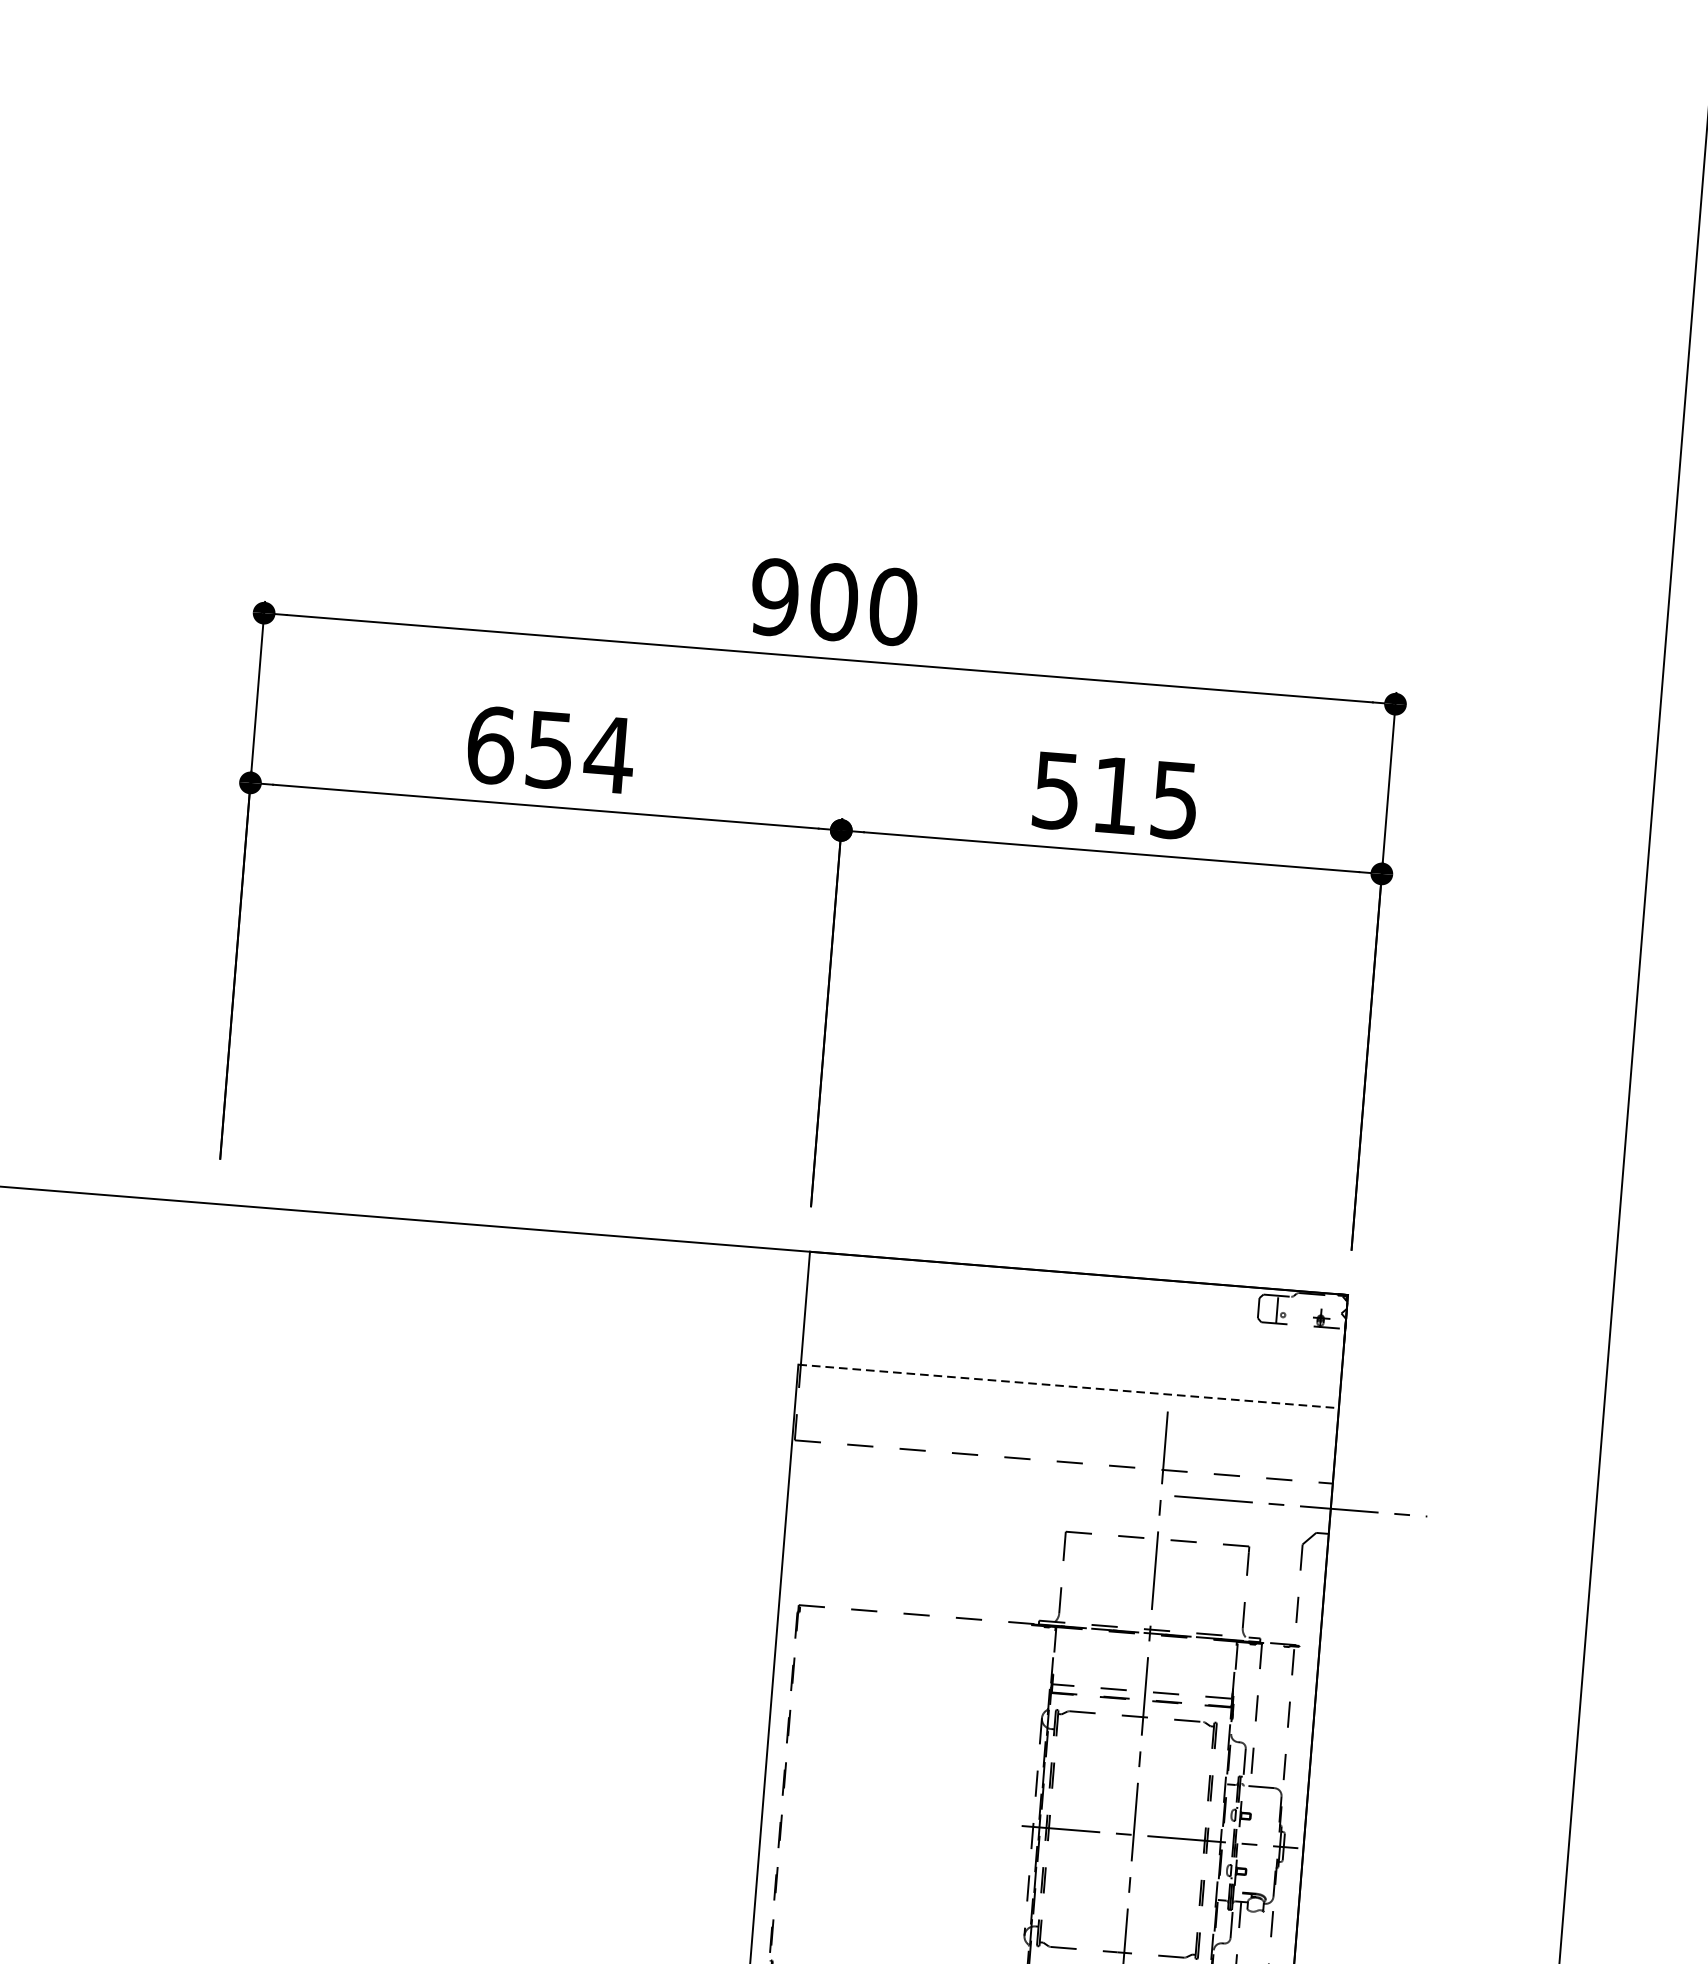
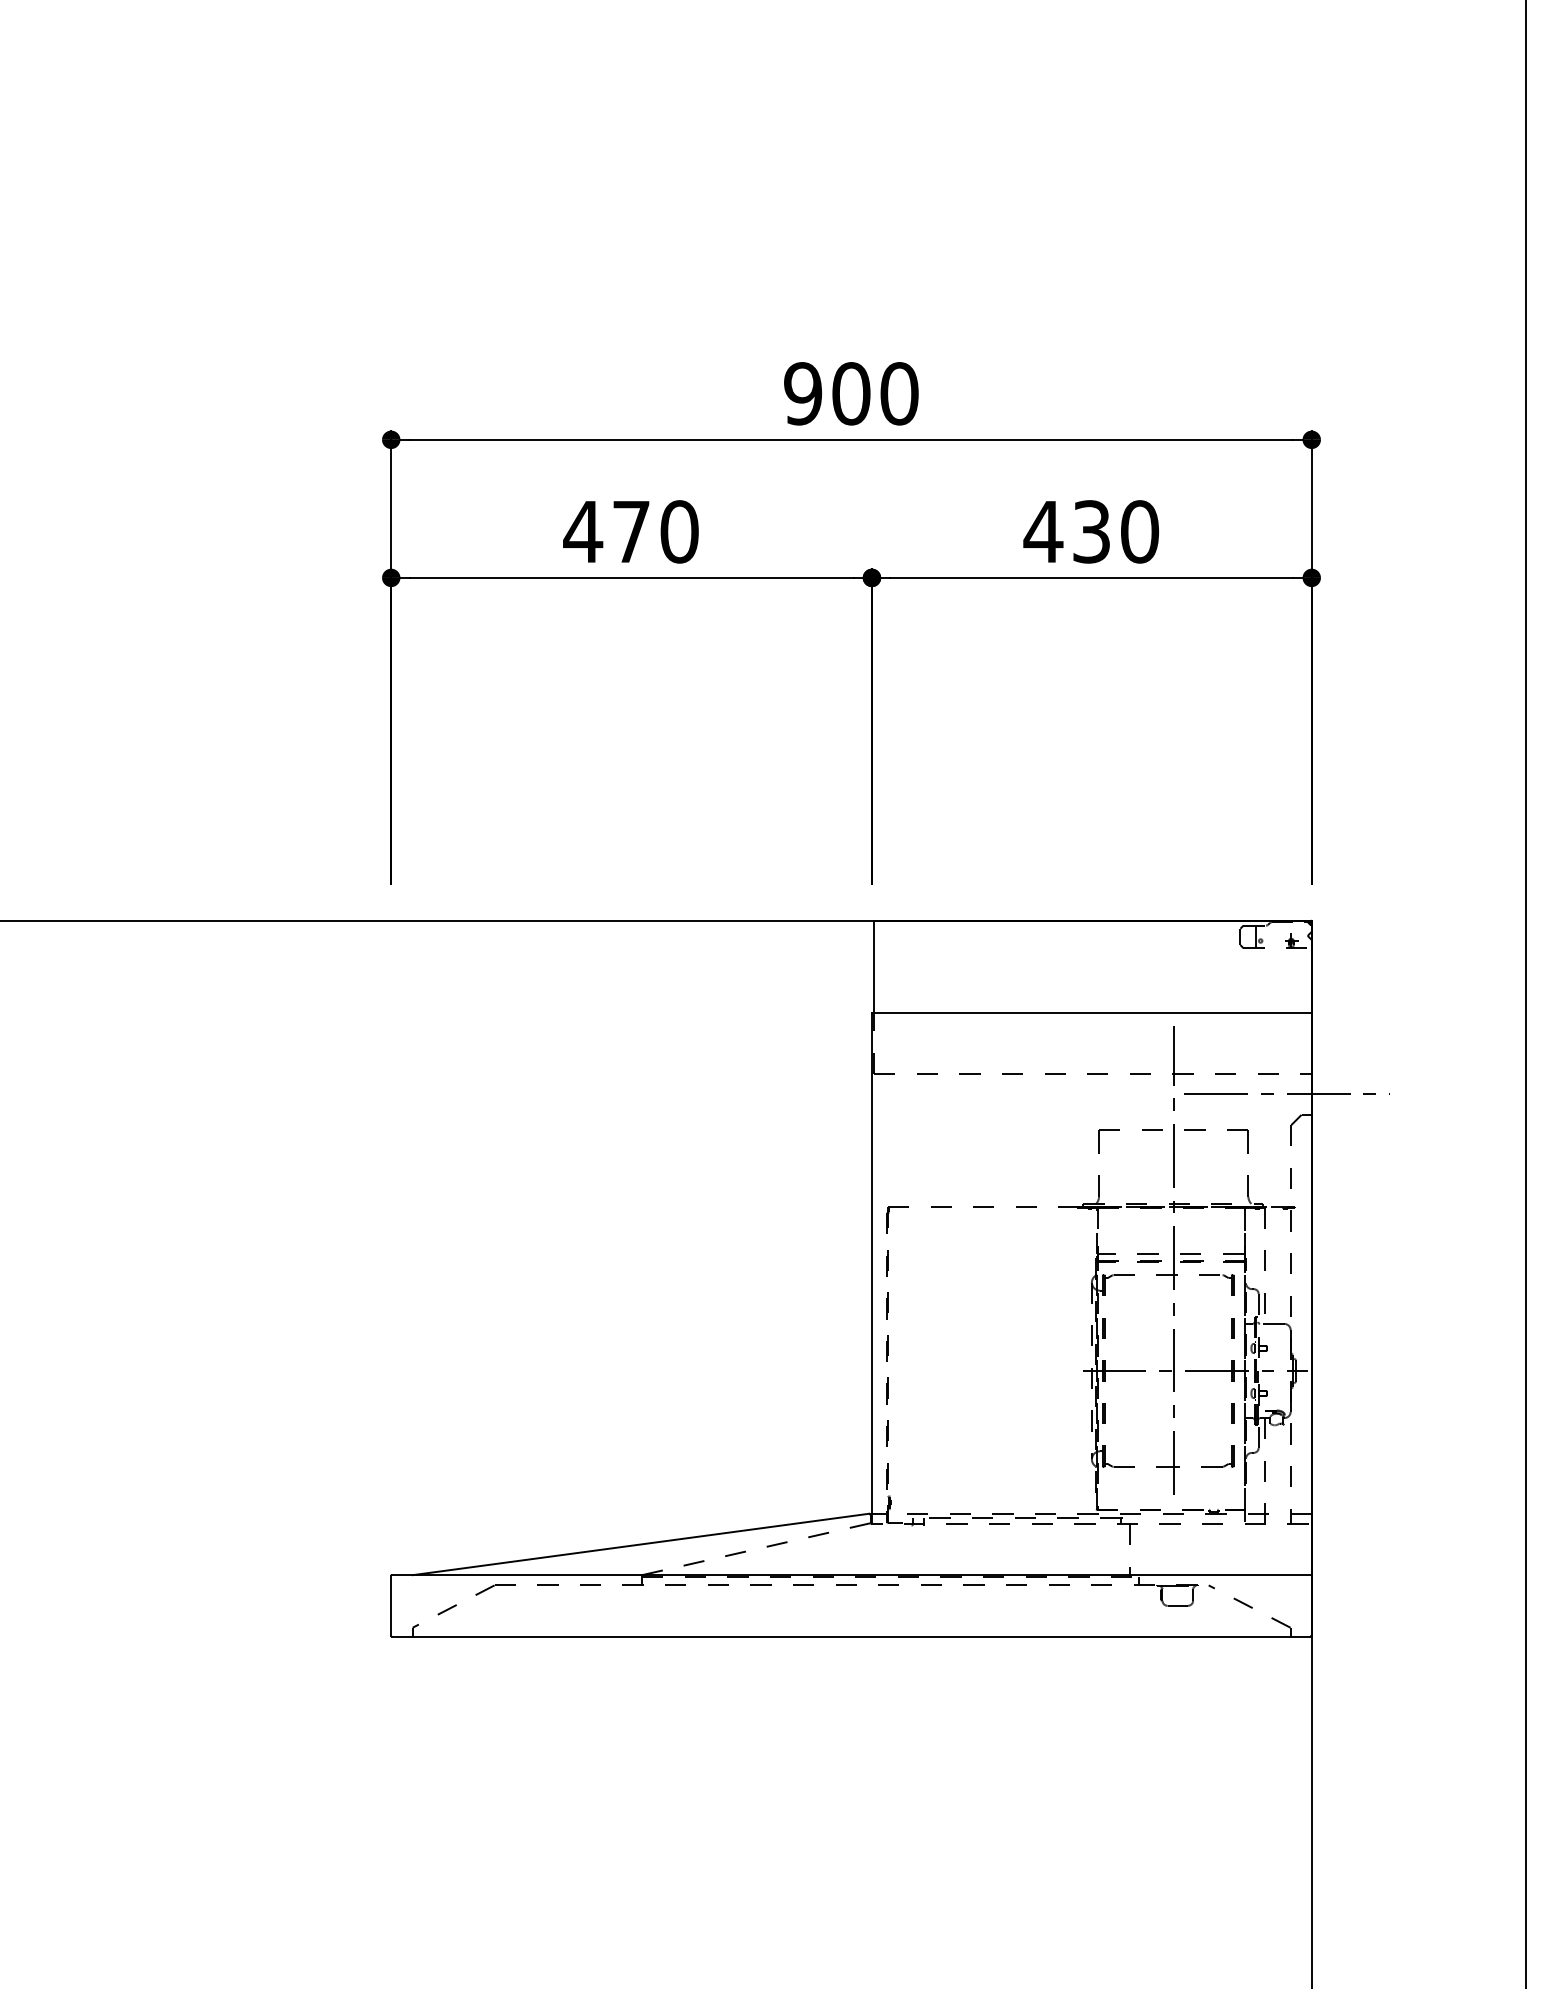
text: (550, 749) -> (631, 531), 654 -> 470
text: (1115, 795) -> (1091, 531), 515 -> 430
line: (1068, 1386) -> (1091, 1012), dashed -> solid

